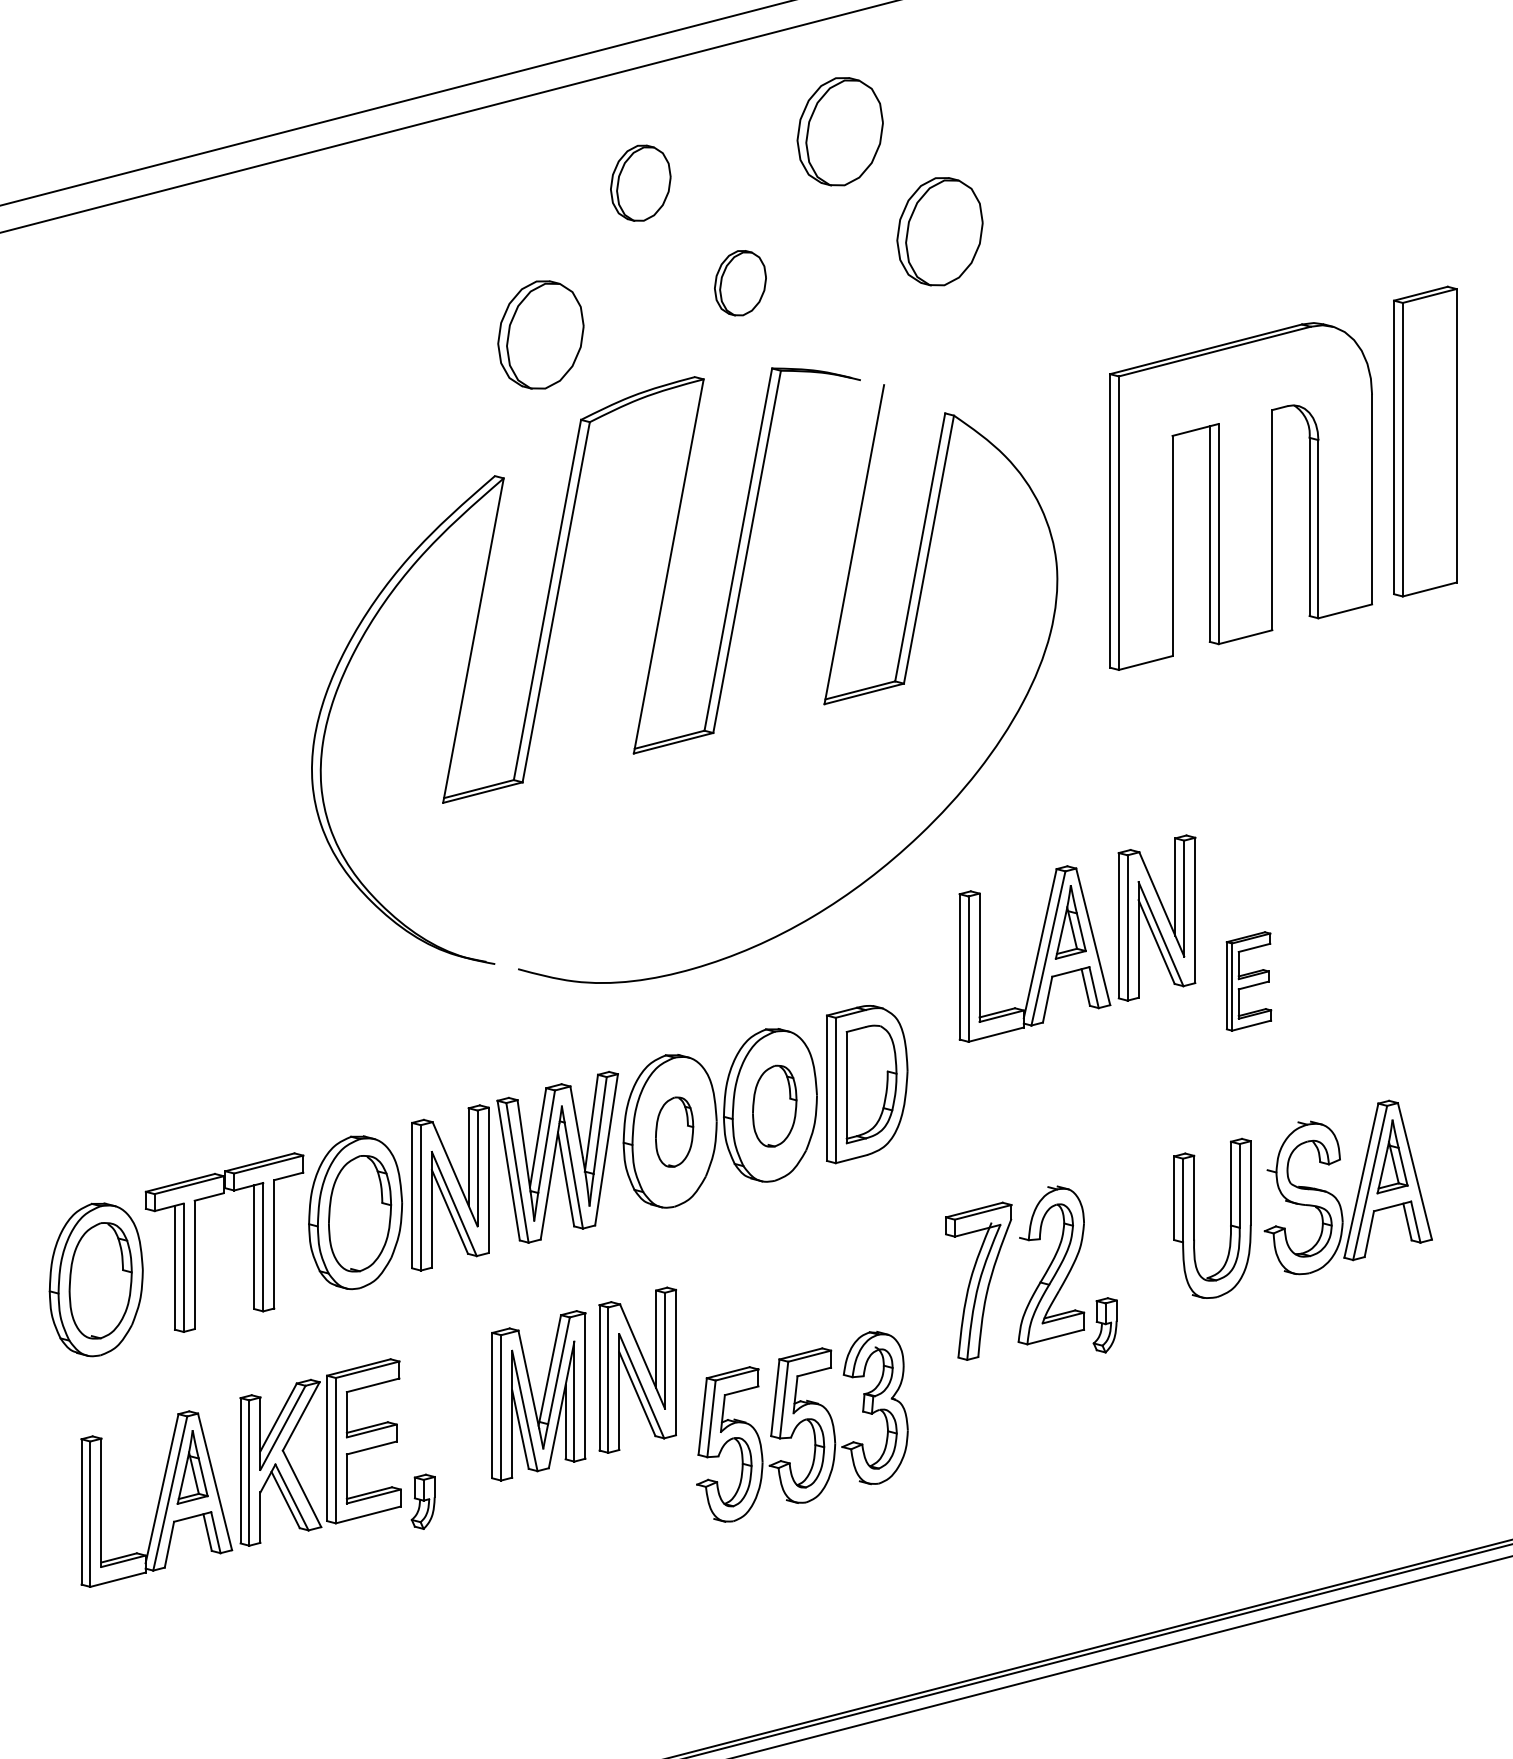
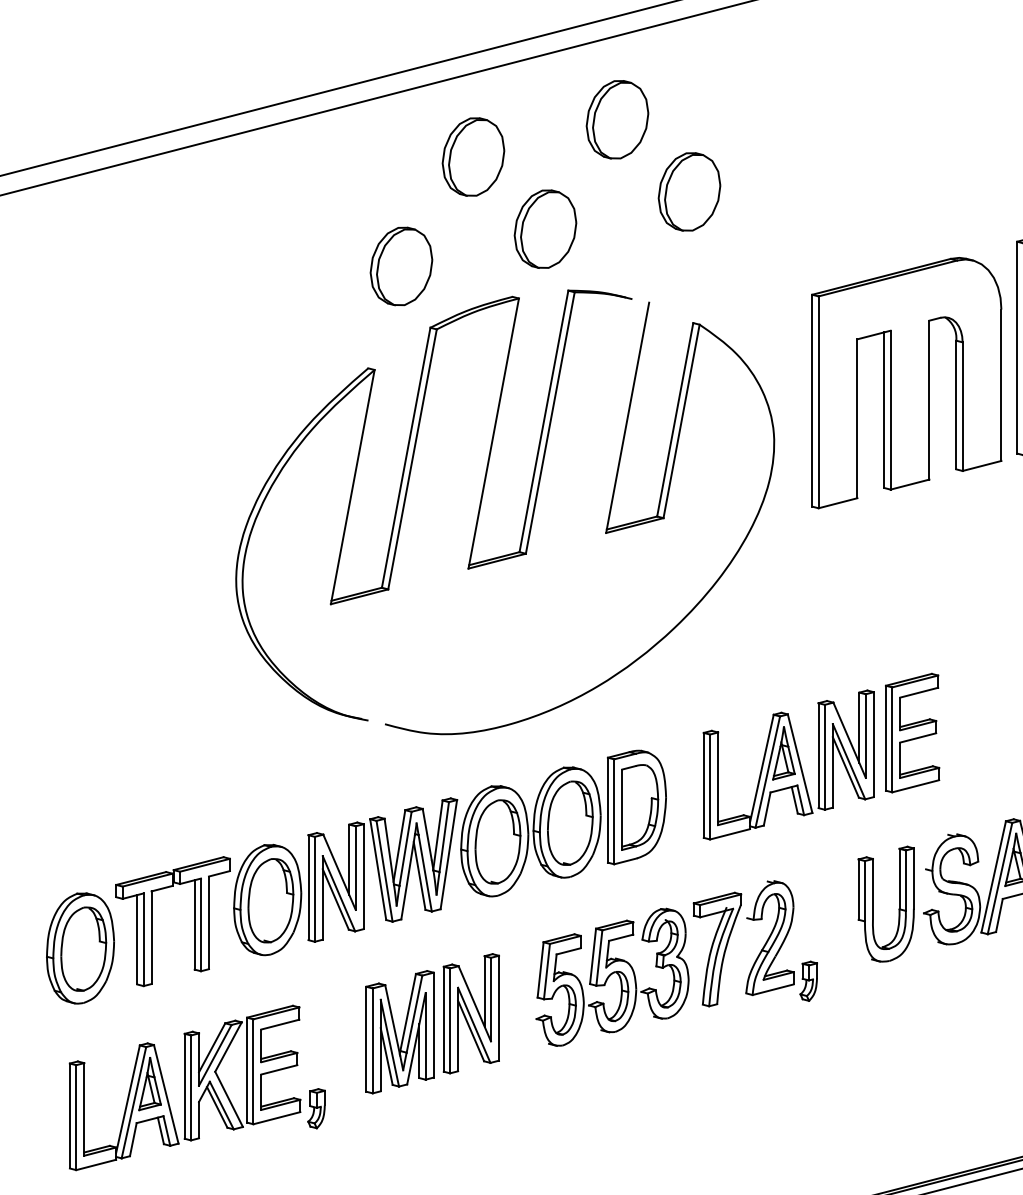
part: (640, 182) -> (473, 156), size x1.43
part: (740, 282) -> (545, 228), size x1.67
part: (1077, 938) -> (788, 764), moved
part: (1248, 981) -> (912, 733), size x1.67
part: (774, 1105) -> (570, 822), size x1.43
part: (674, 1131) -> (497, 841), size x1.67
part: (802, 1426) -> (612, 977), moved

